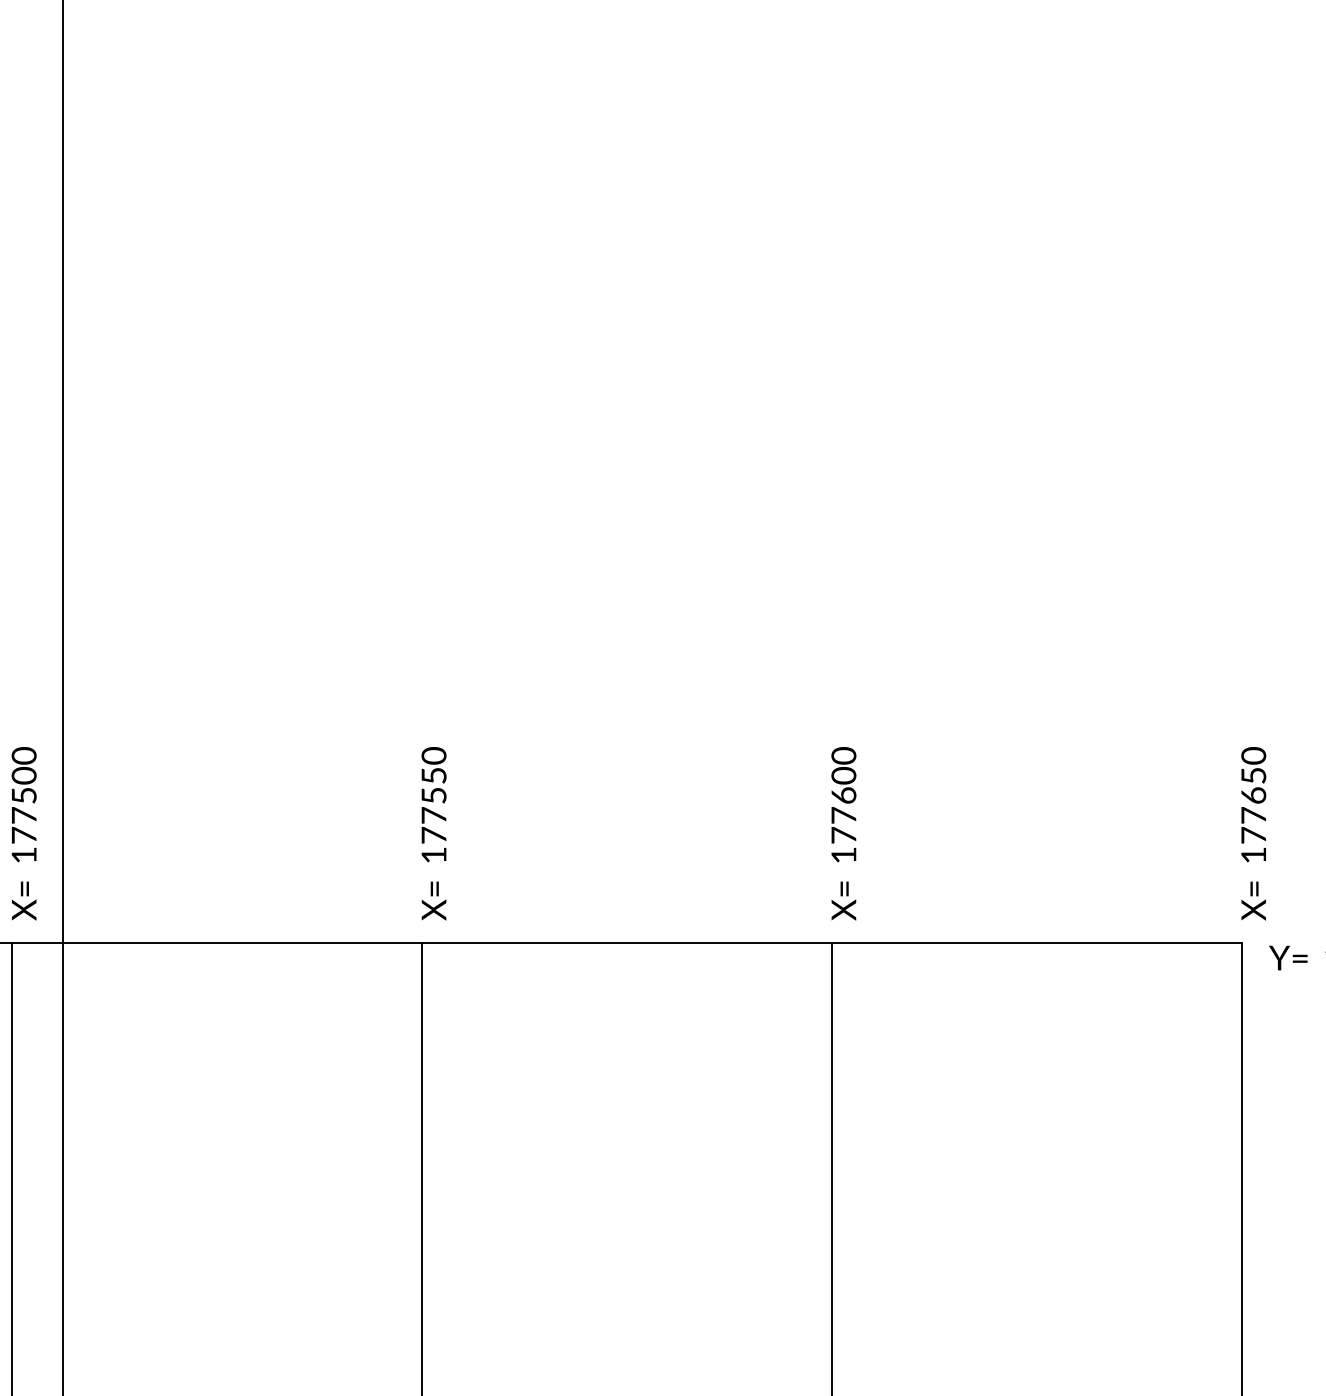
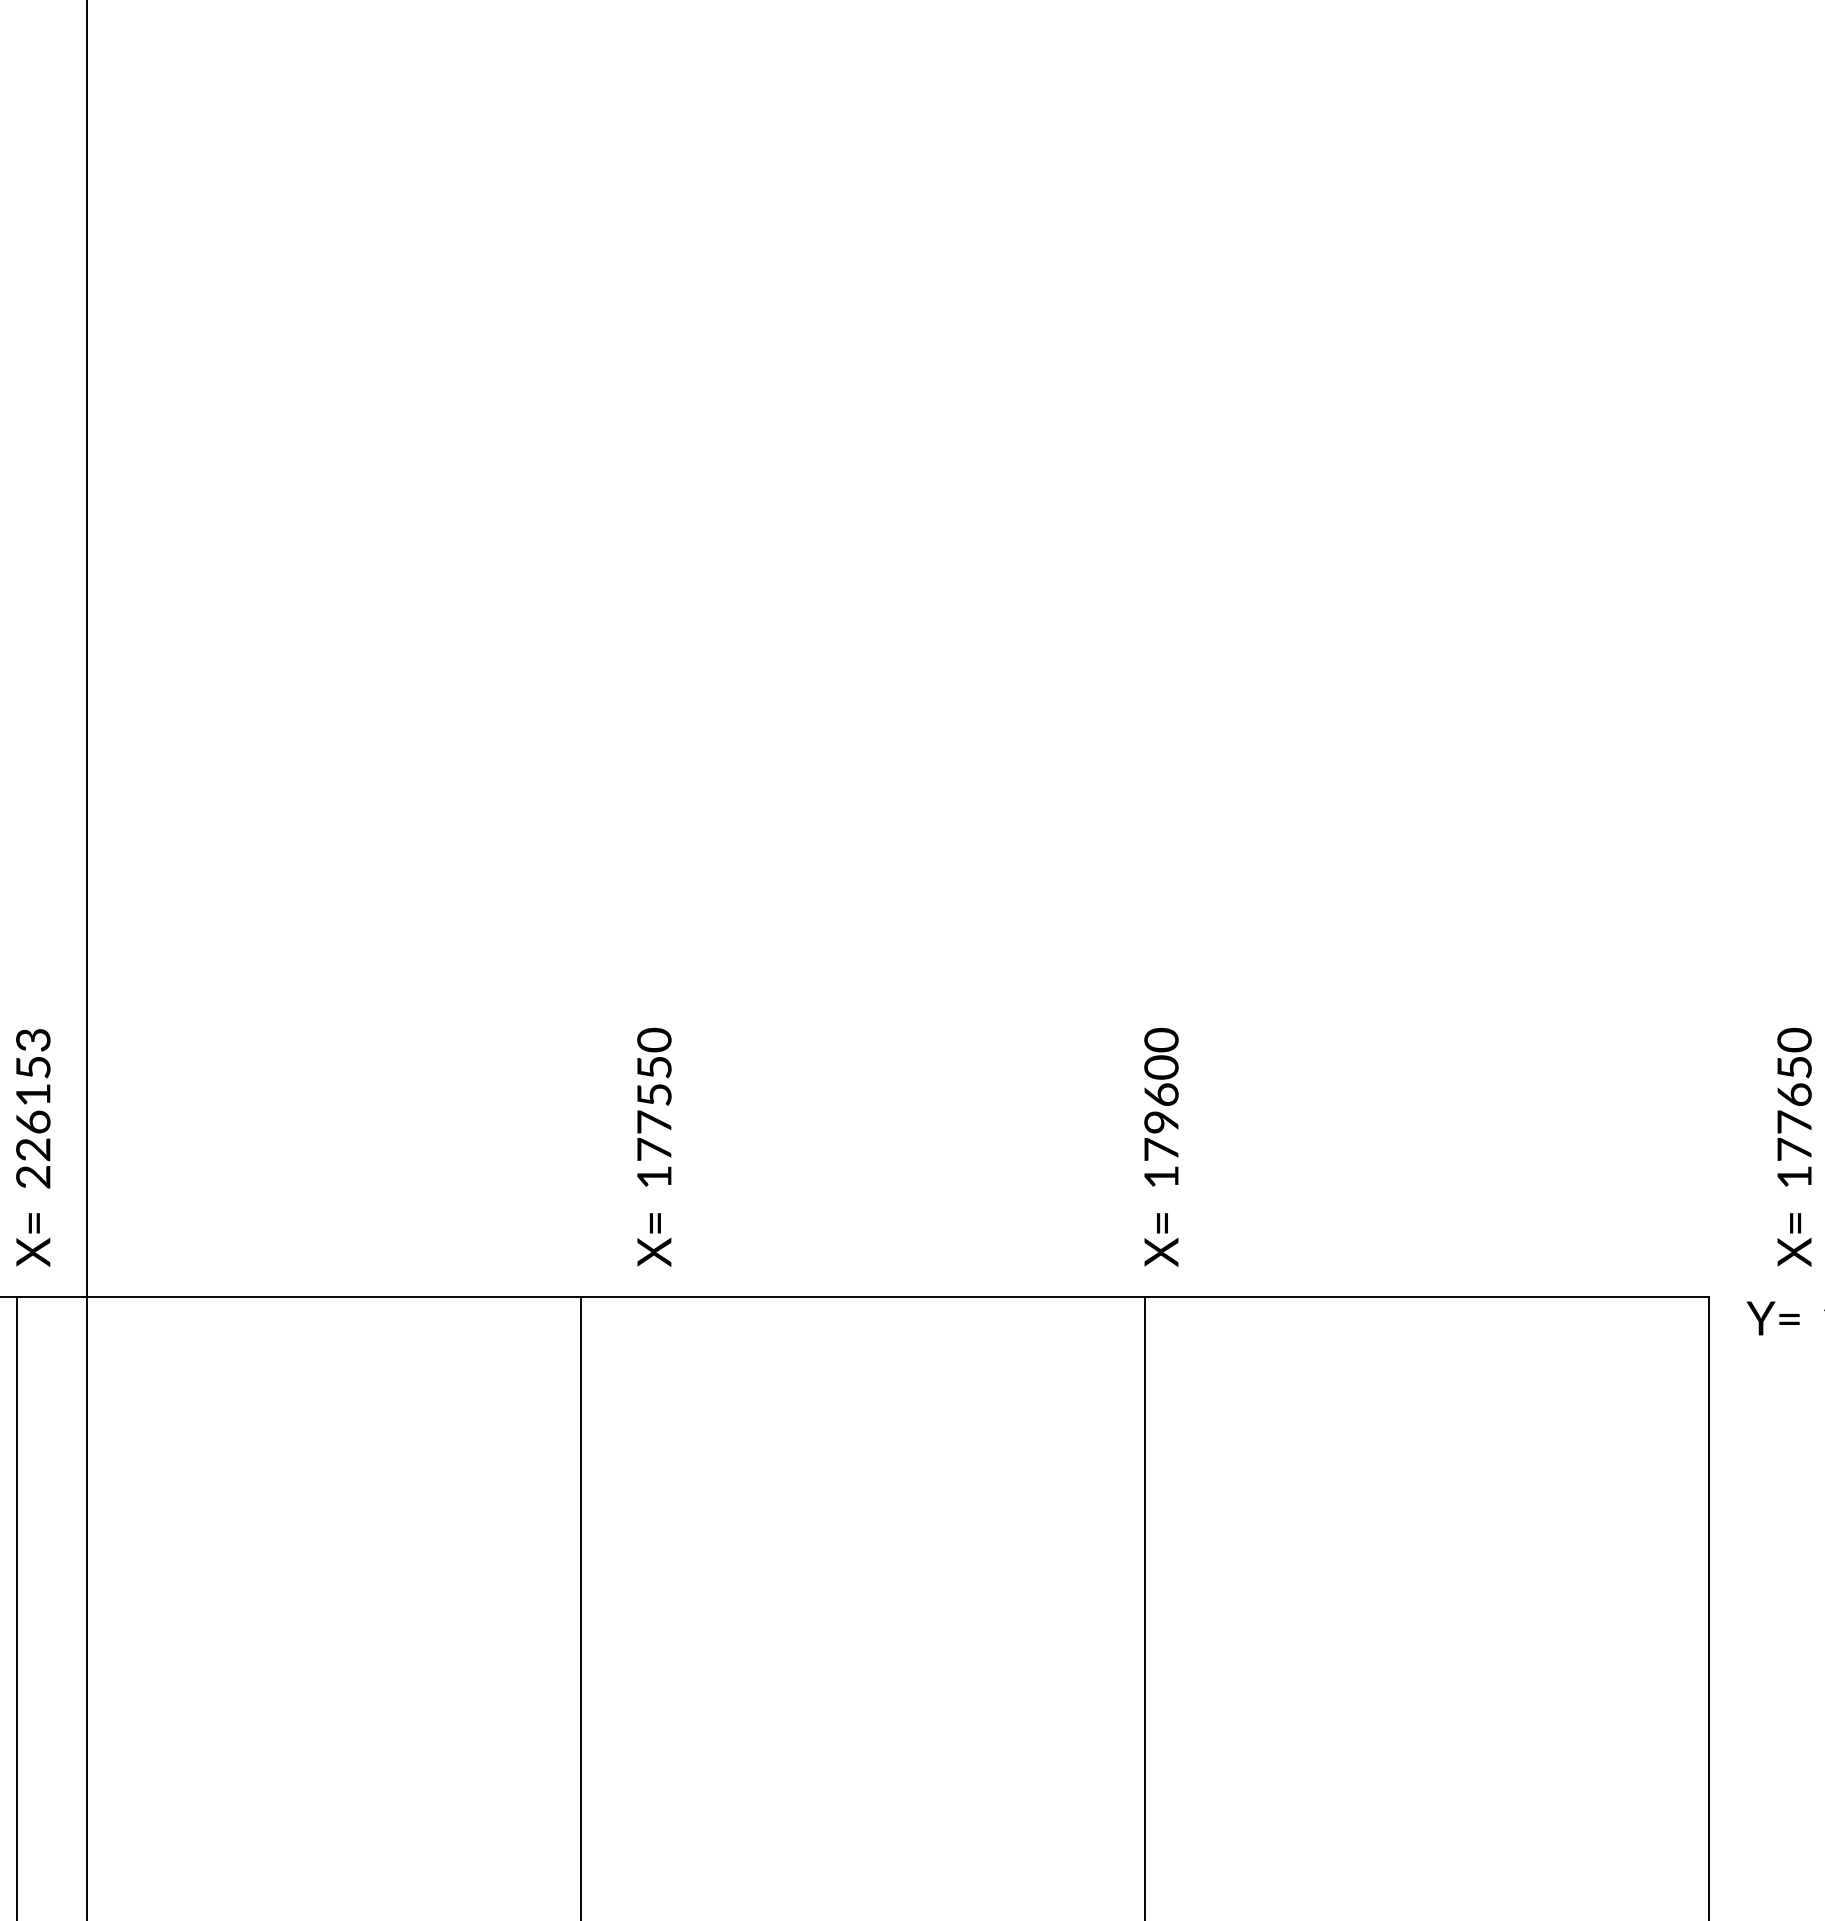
text: (24, 804) -> (33, 1107), 177500 -> 226153
text: (843, 814) -> (1161, 1121), 177600 -> 179600
text: (434, 833) -> (654, 1146), moved
text: (1253, 833) -> (1794, 1146), moved

